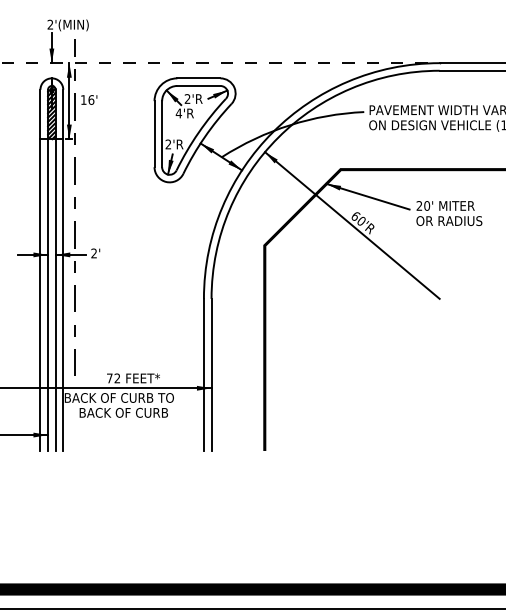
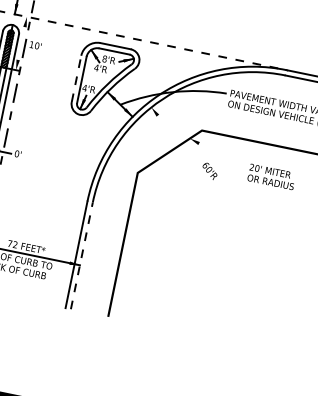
text: (187, 98) -> (104, 58), 2'R -> 8'R
text: (91, 99) -> (37, 45), 16' -> 10'
line: (69, 101) -> (21, 43), removed
line: (154, 133) -> (76, 78), solid -> dashed
text: (168, 144) -> (84, 88), 2'R -> 4'R
line: (367, 196) -> (216, 153), removed
line: (352, 225) -> (202, 171), removed
text: (94, 253) -> (17, 153), 2' -> 0'
line: (211, 374) -> (81, 255), solid -> dashed

